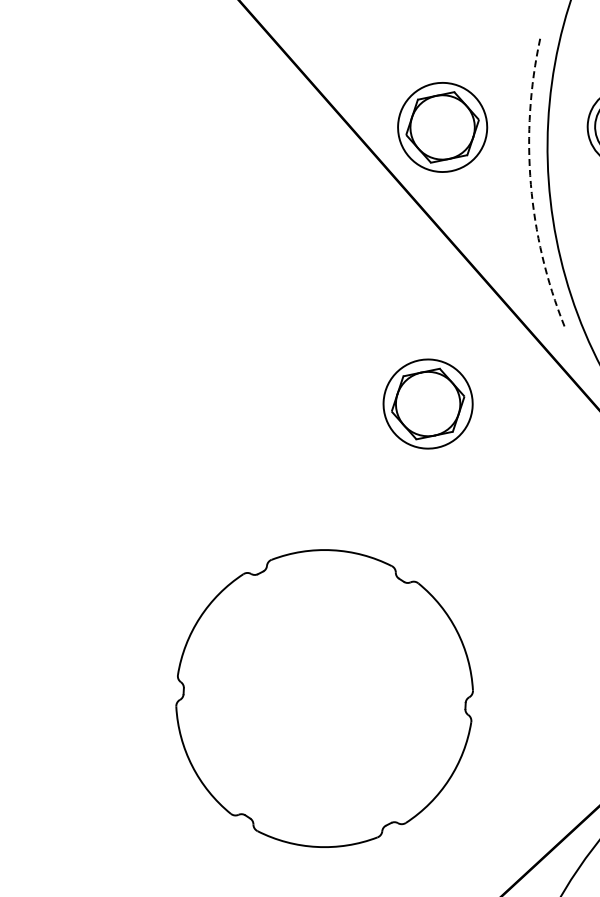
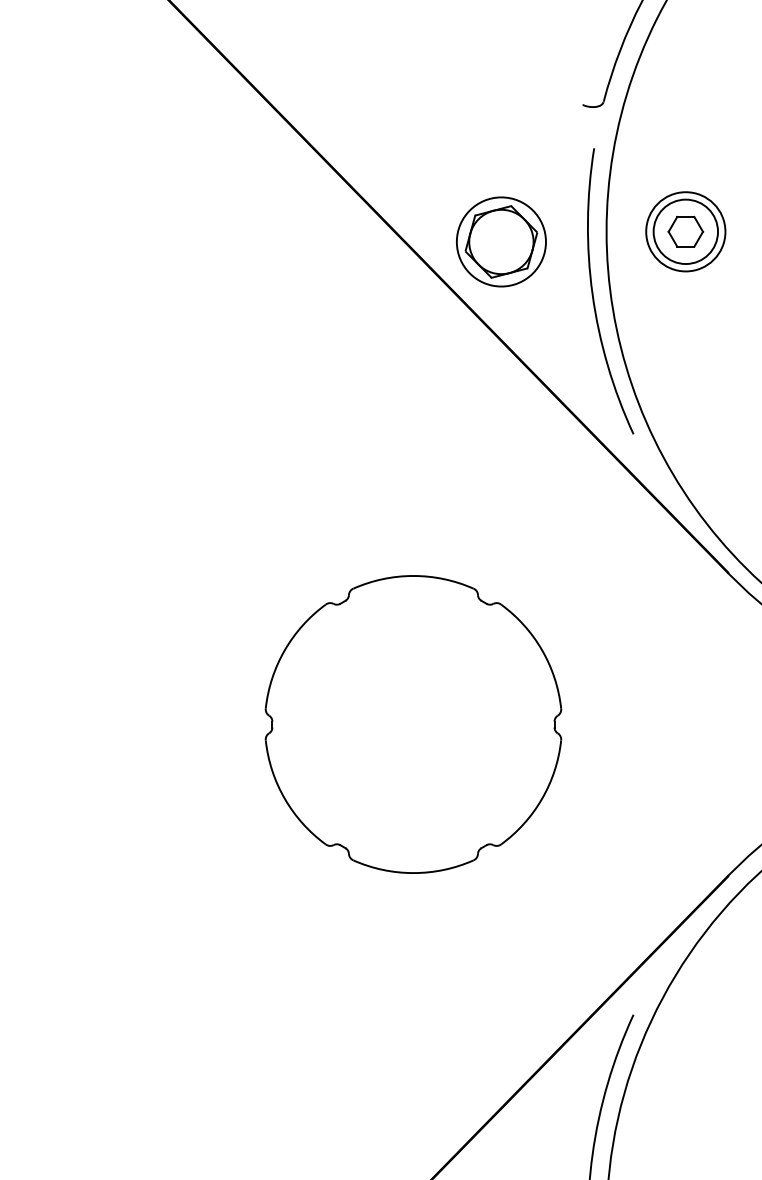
arc: (530, 184) -> (592, 294), dashed -> solid
part: (428, 403) -> (501, 518), removed
part: (324, 698) -> (413, 724), moved

